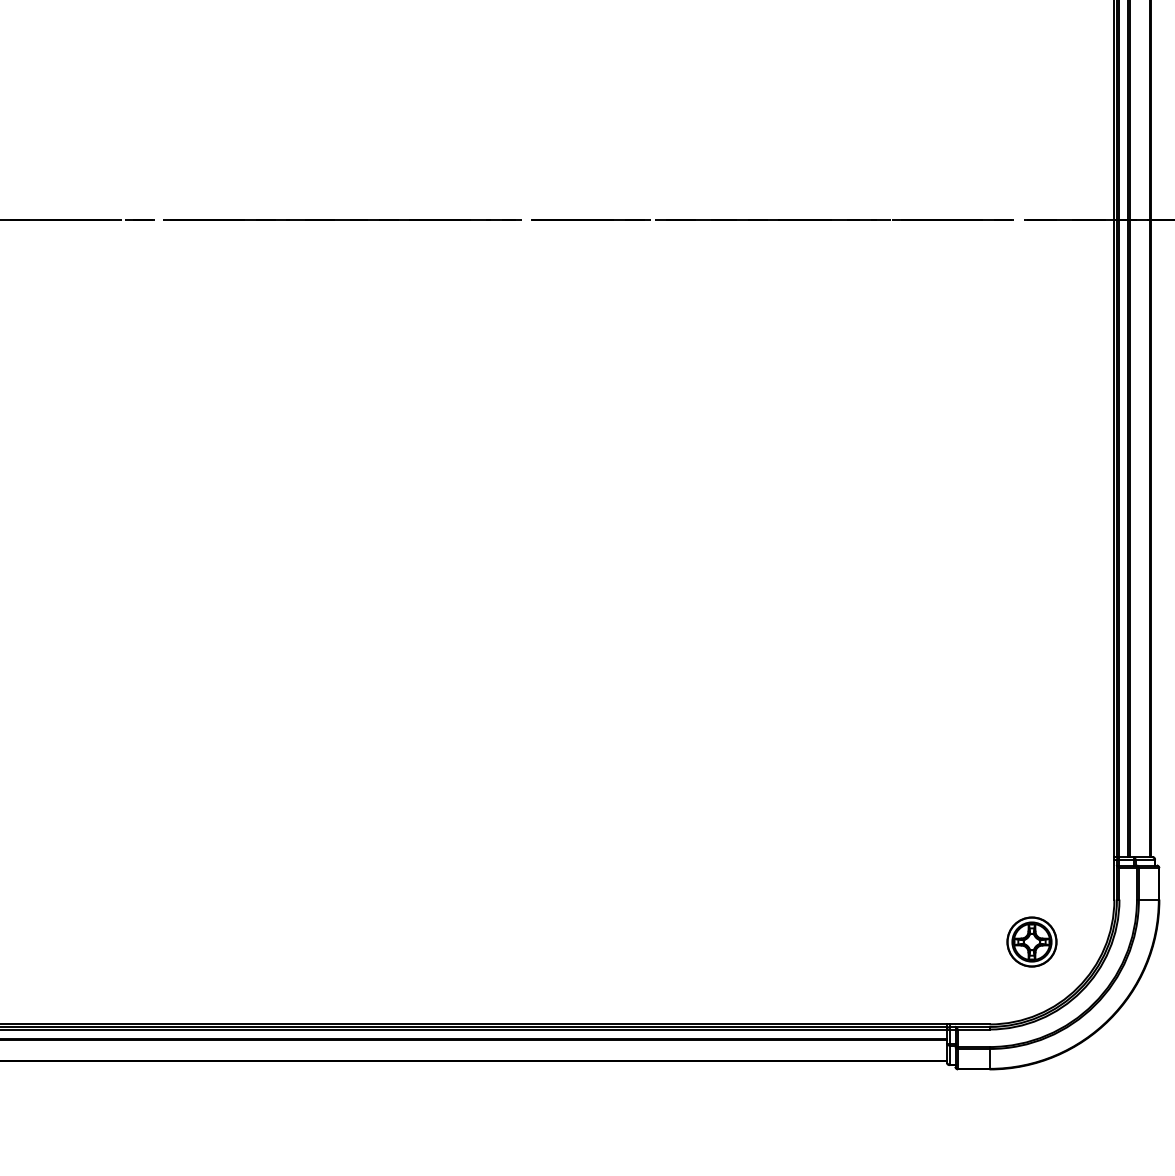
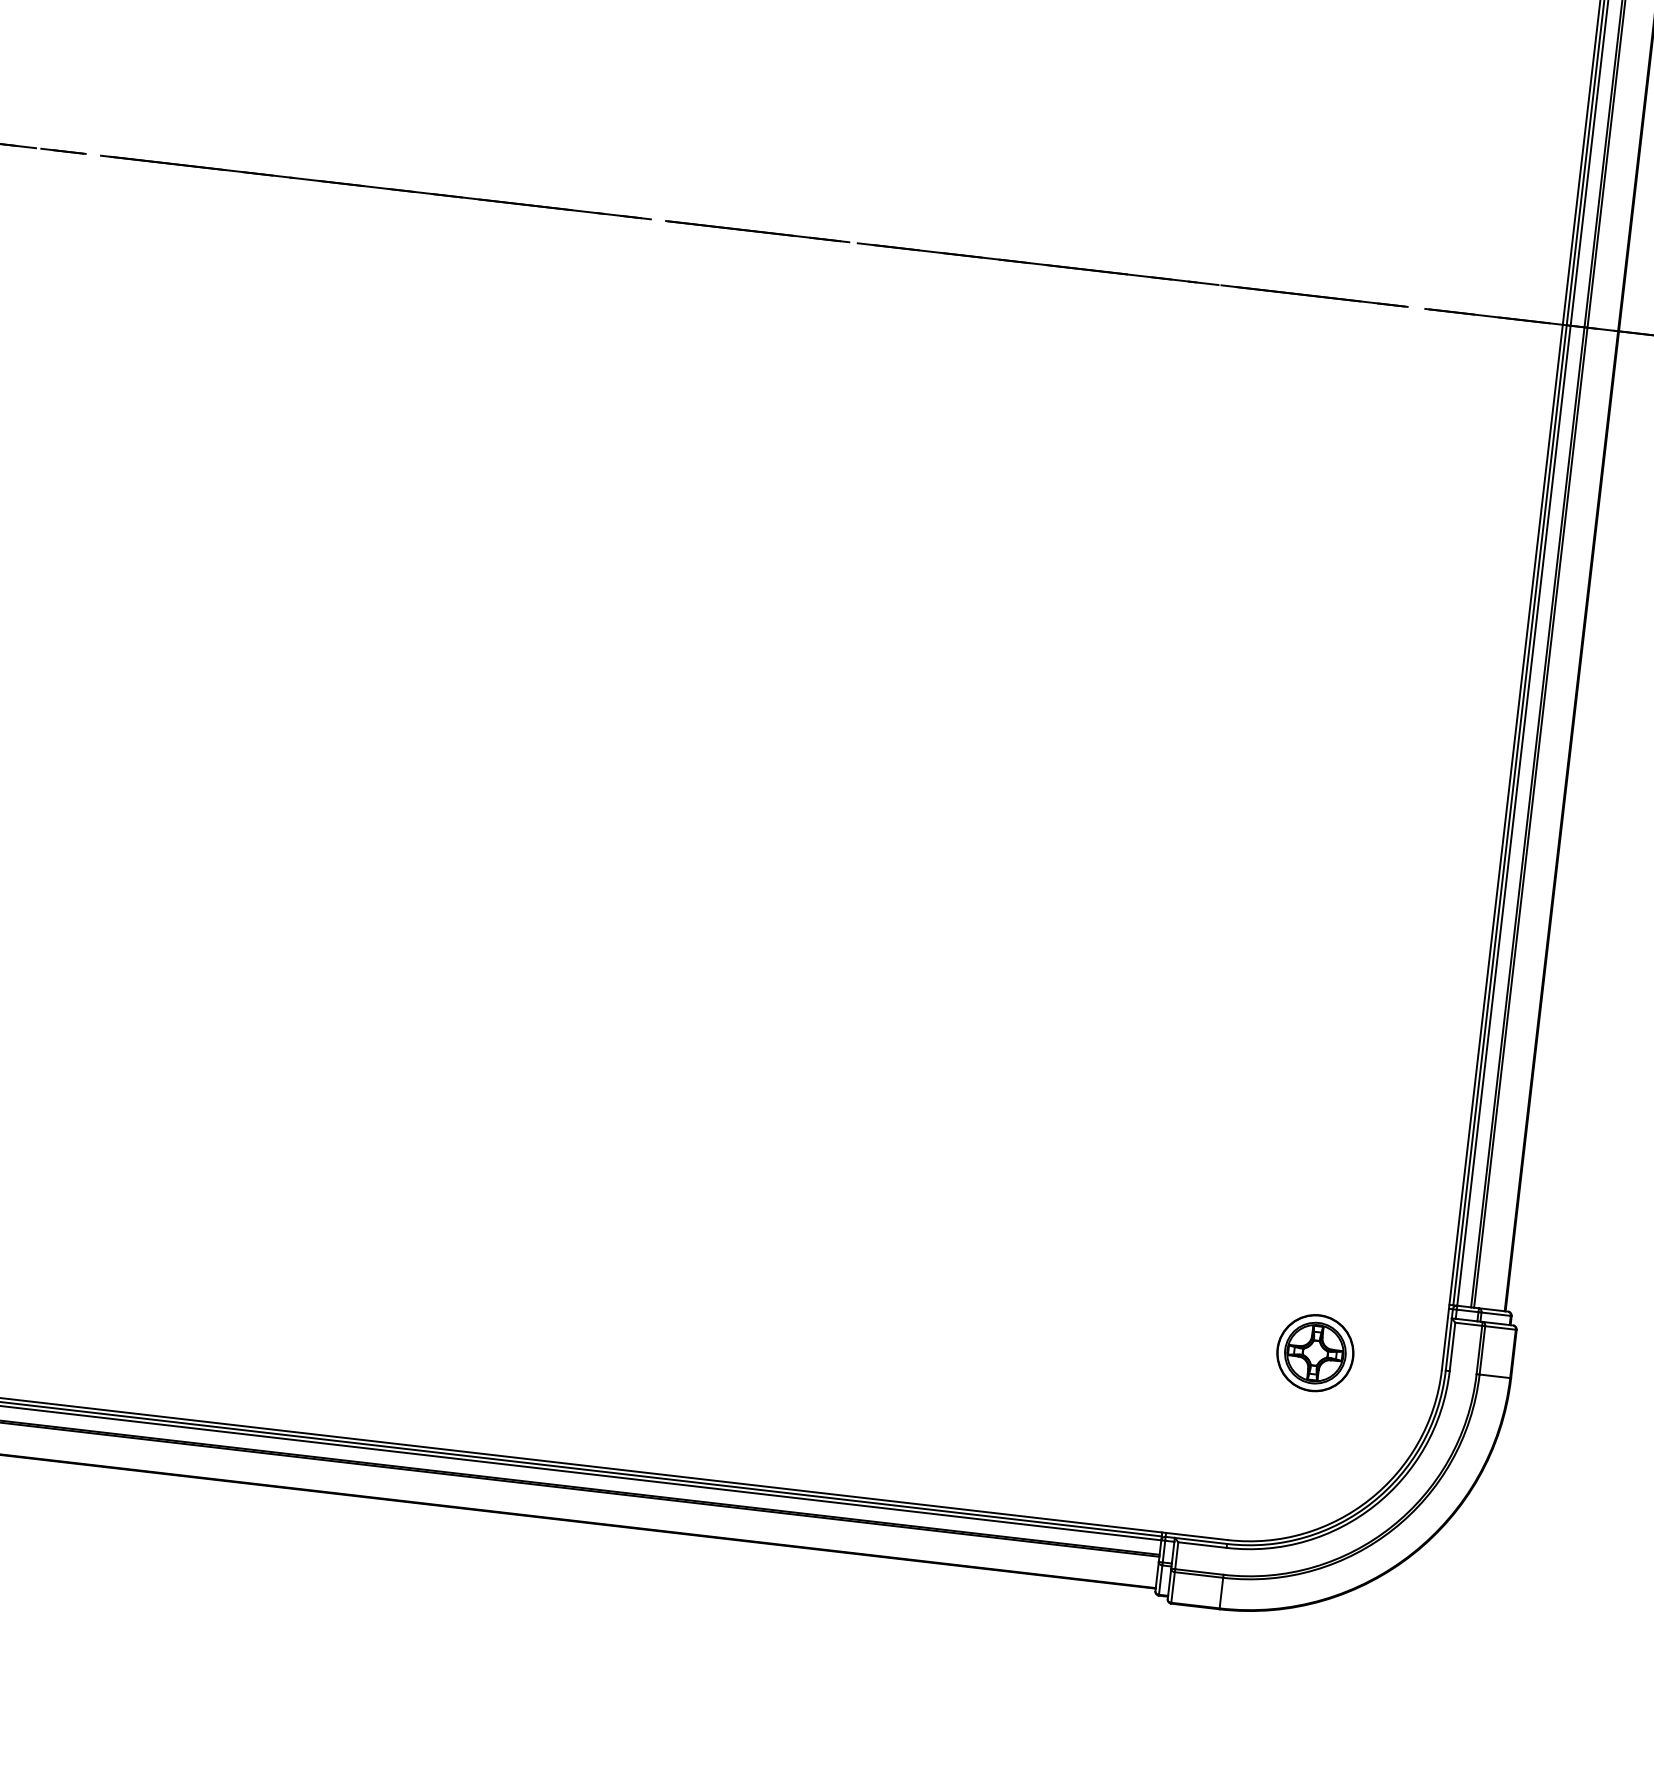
part: (1031, 941) -> (1314, 1352), moved

